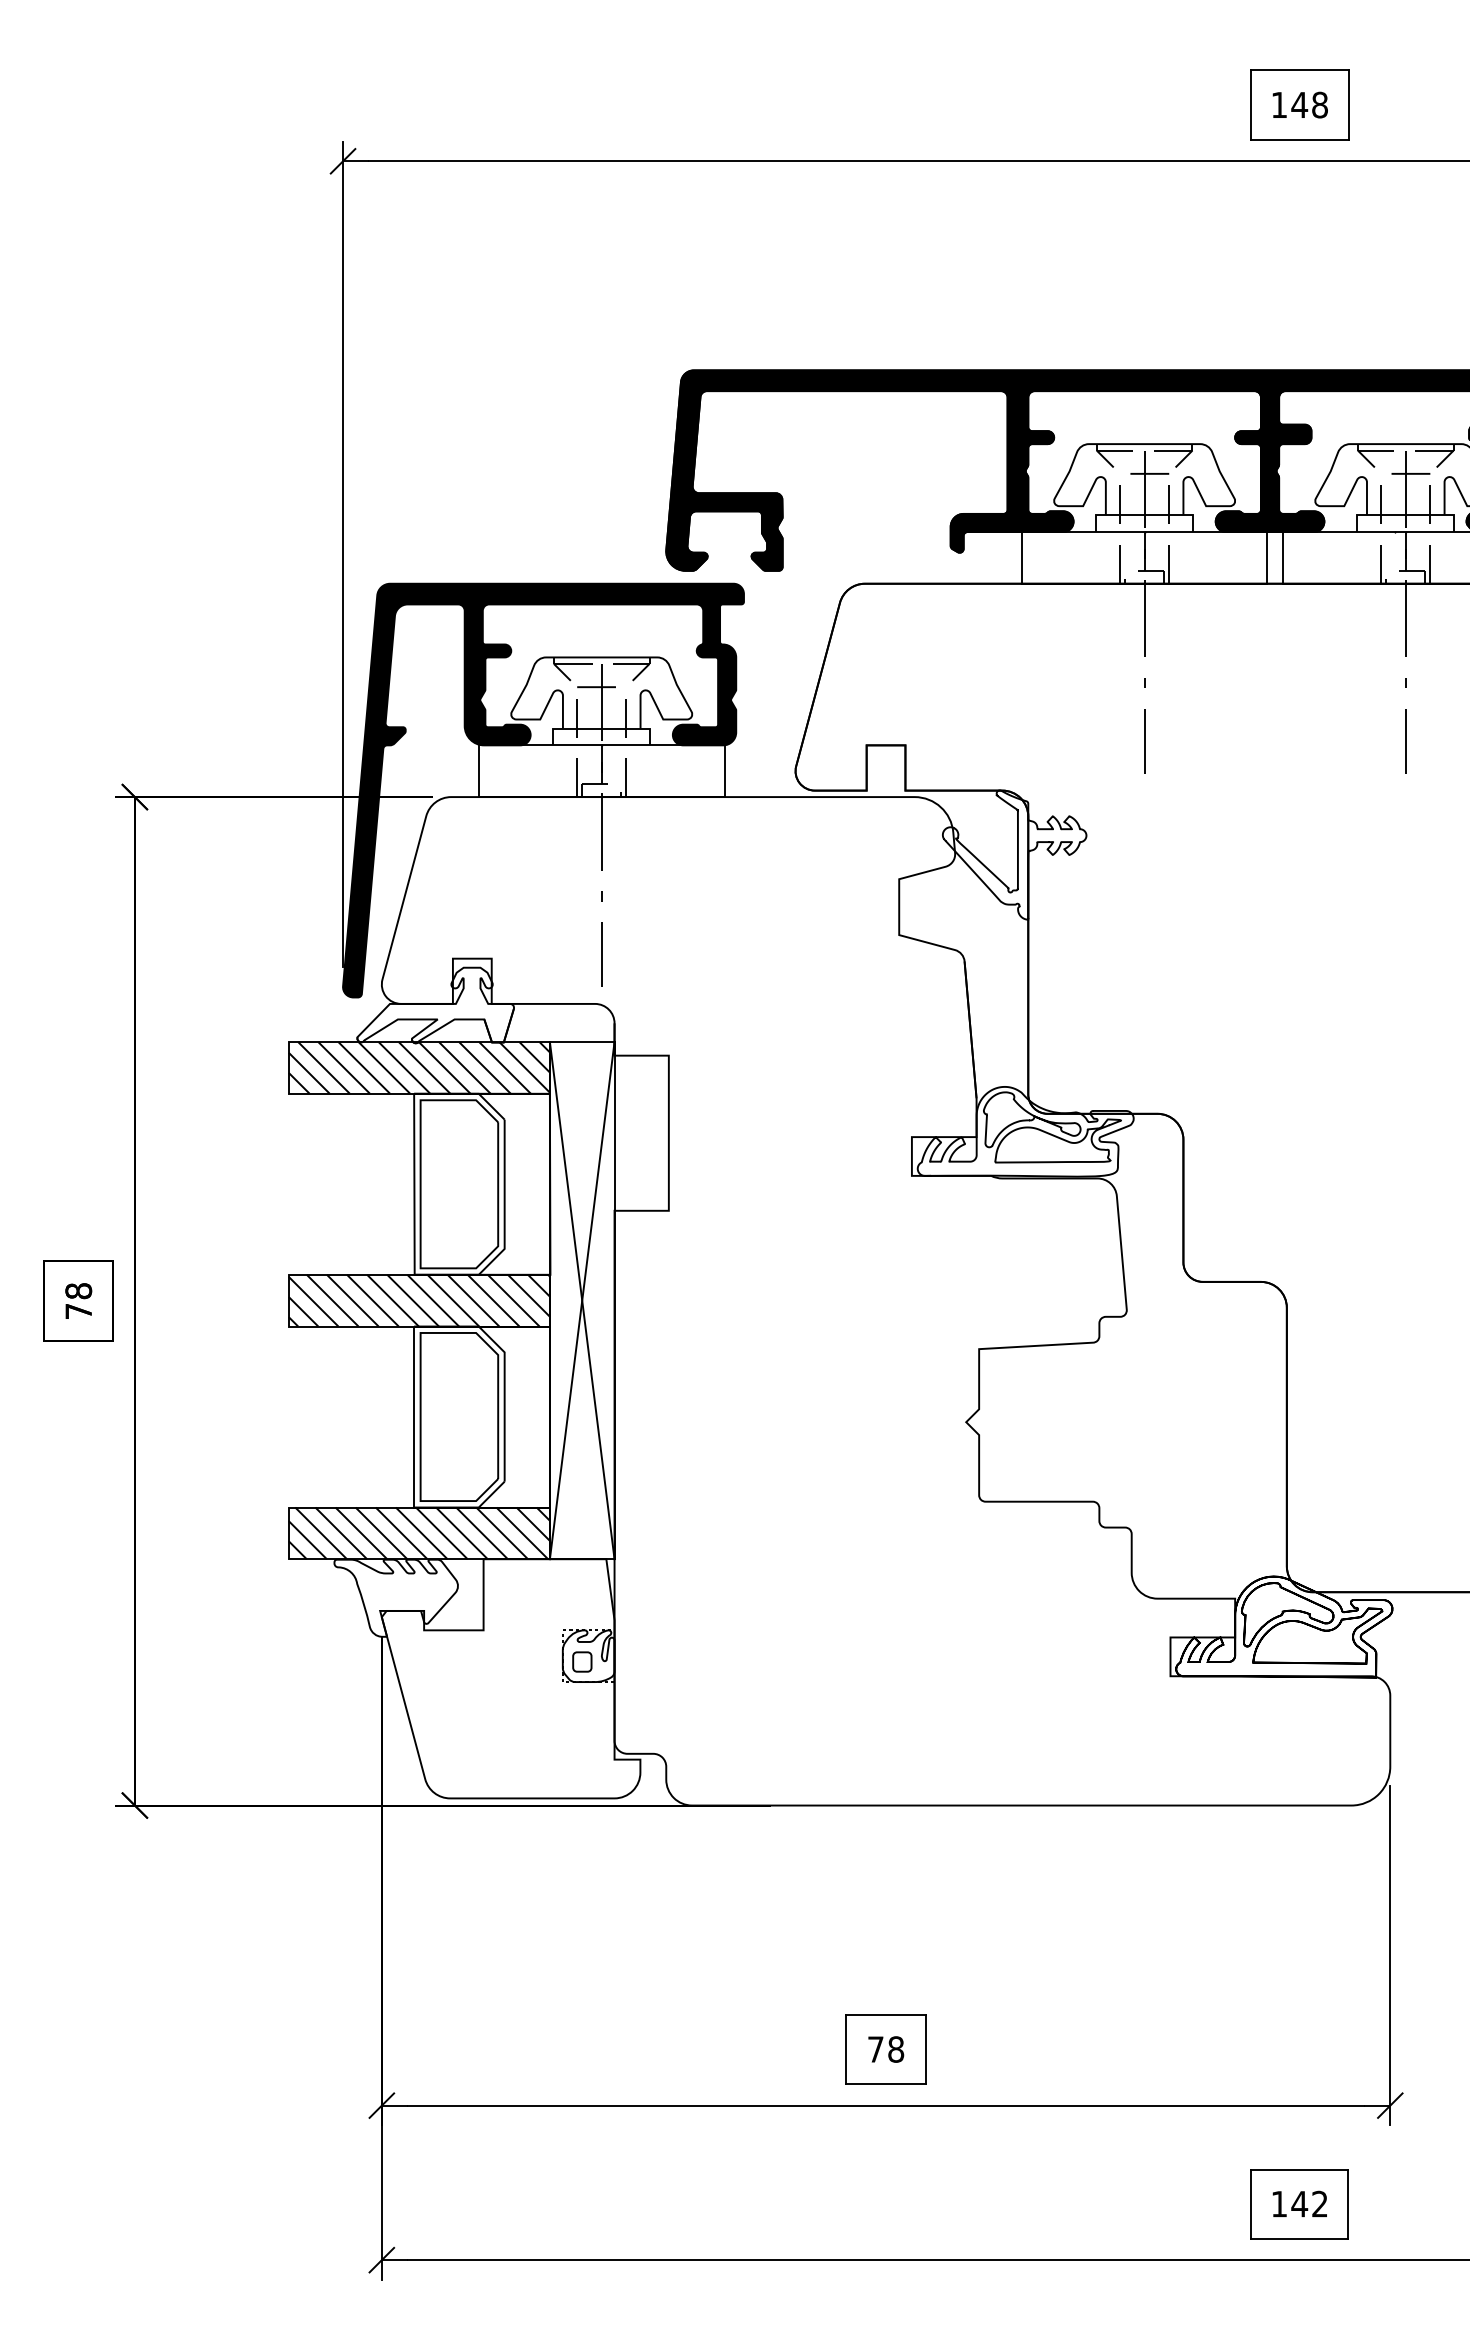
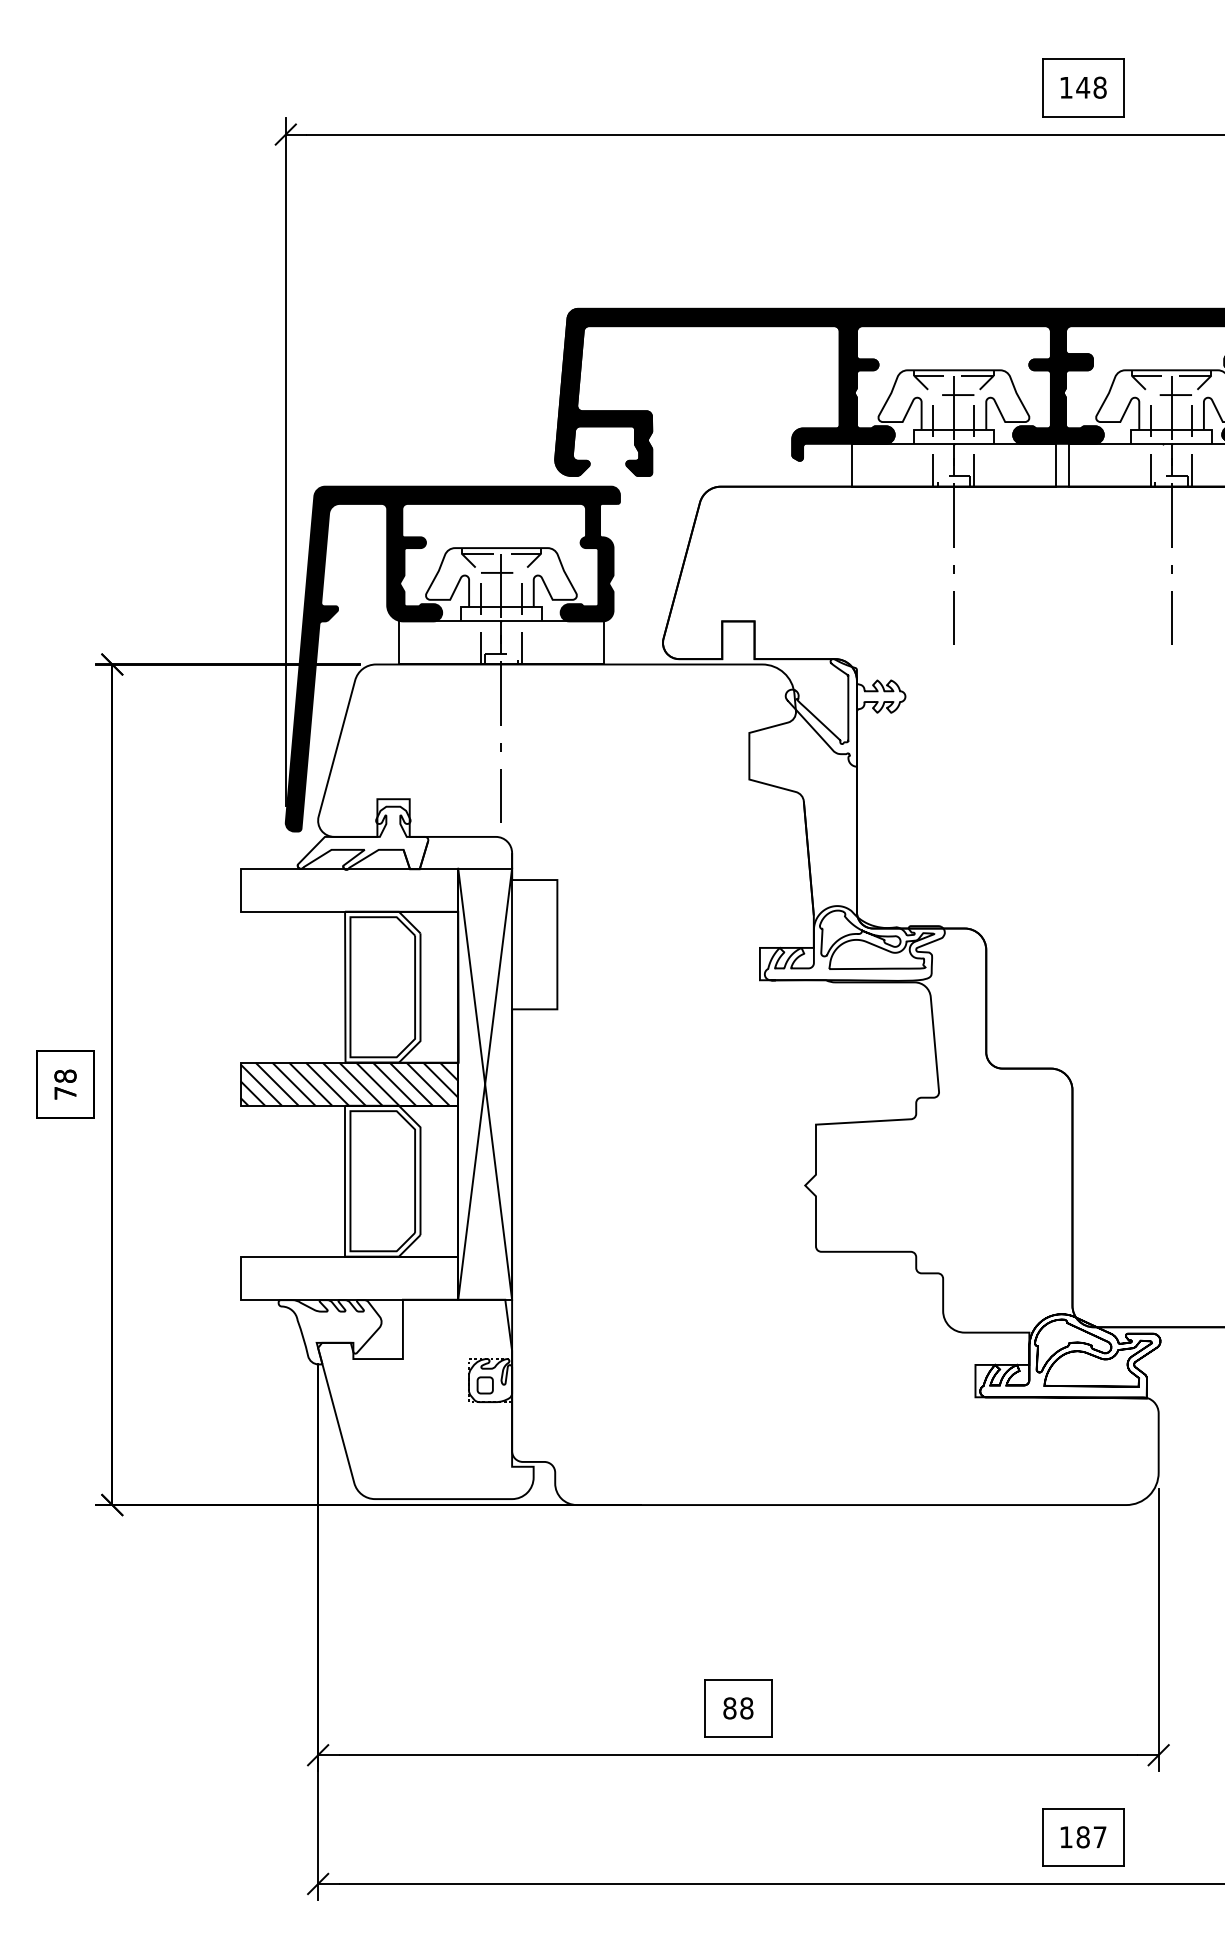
hatch: (418, 1067) -> (348, 889), removed
hatch: (418, 1533) -> (348, 1278), removed
text: (875, 2049) -> (729, 1708), 78 -> 88
text: (1309, 2203) -> (1091, 1836), 142 -> 187

